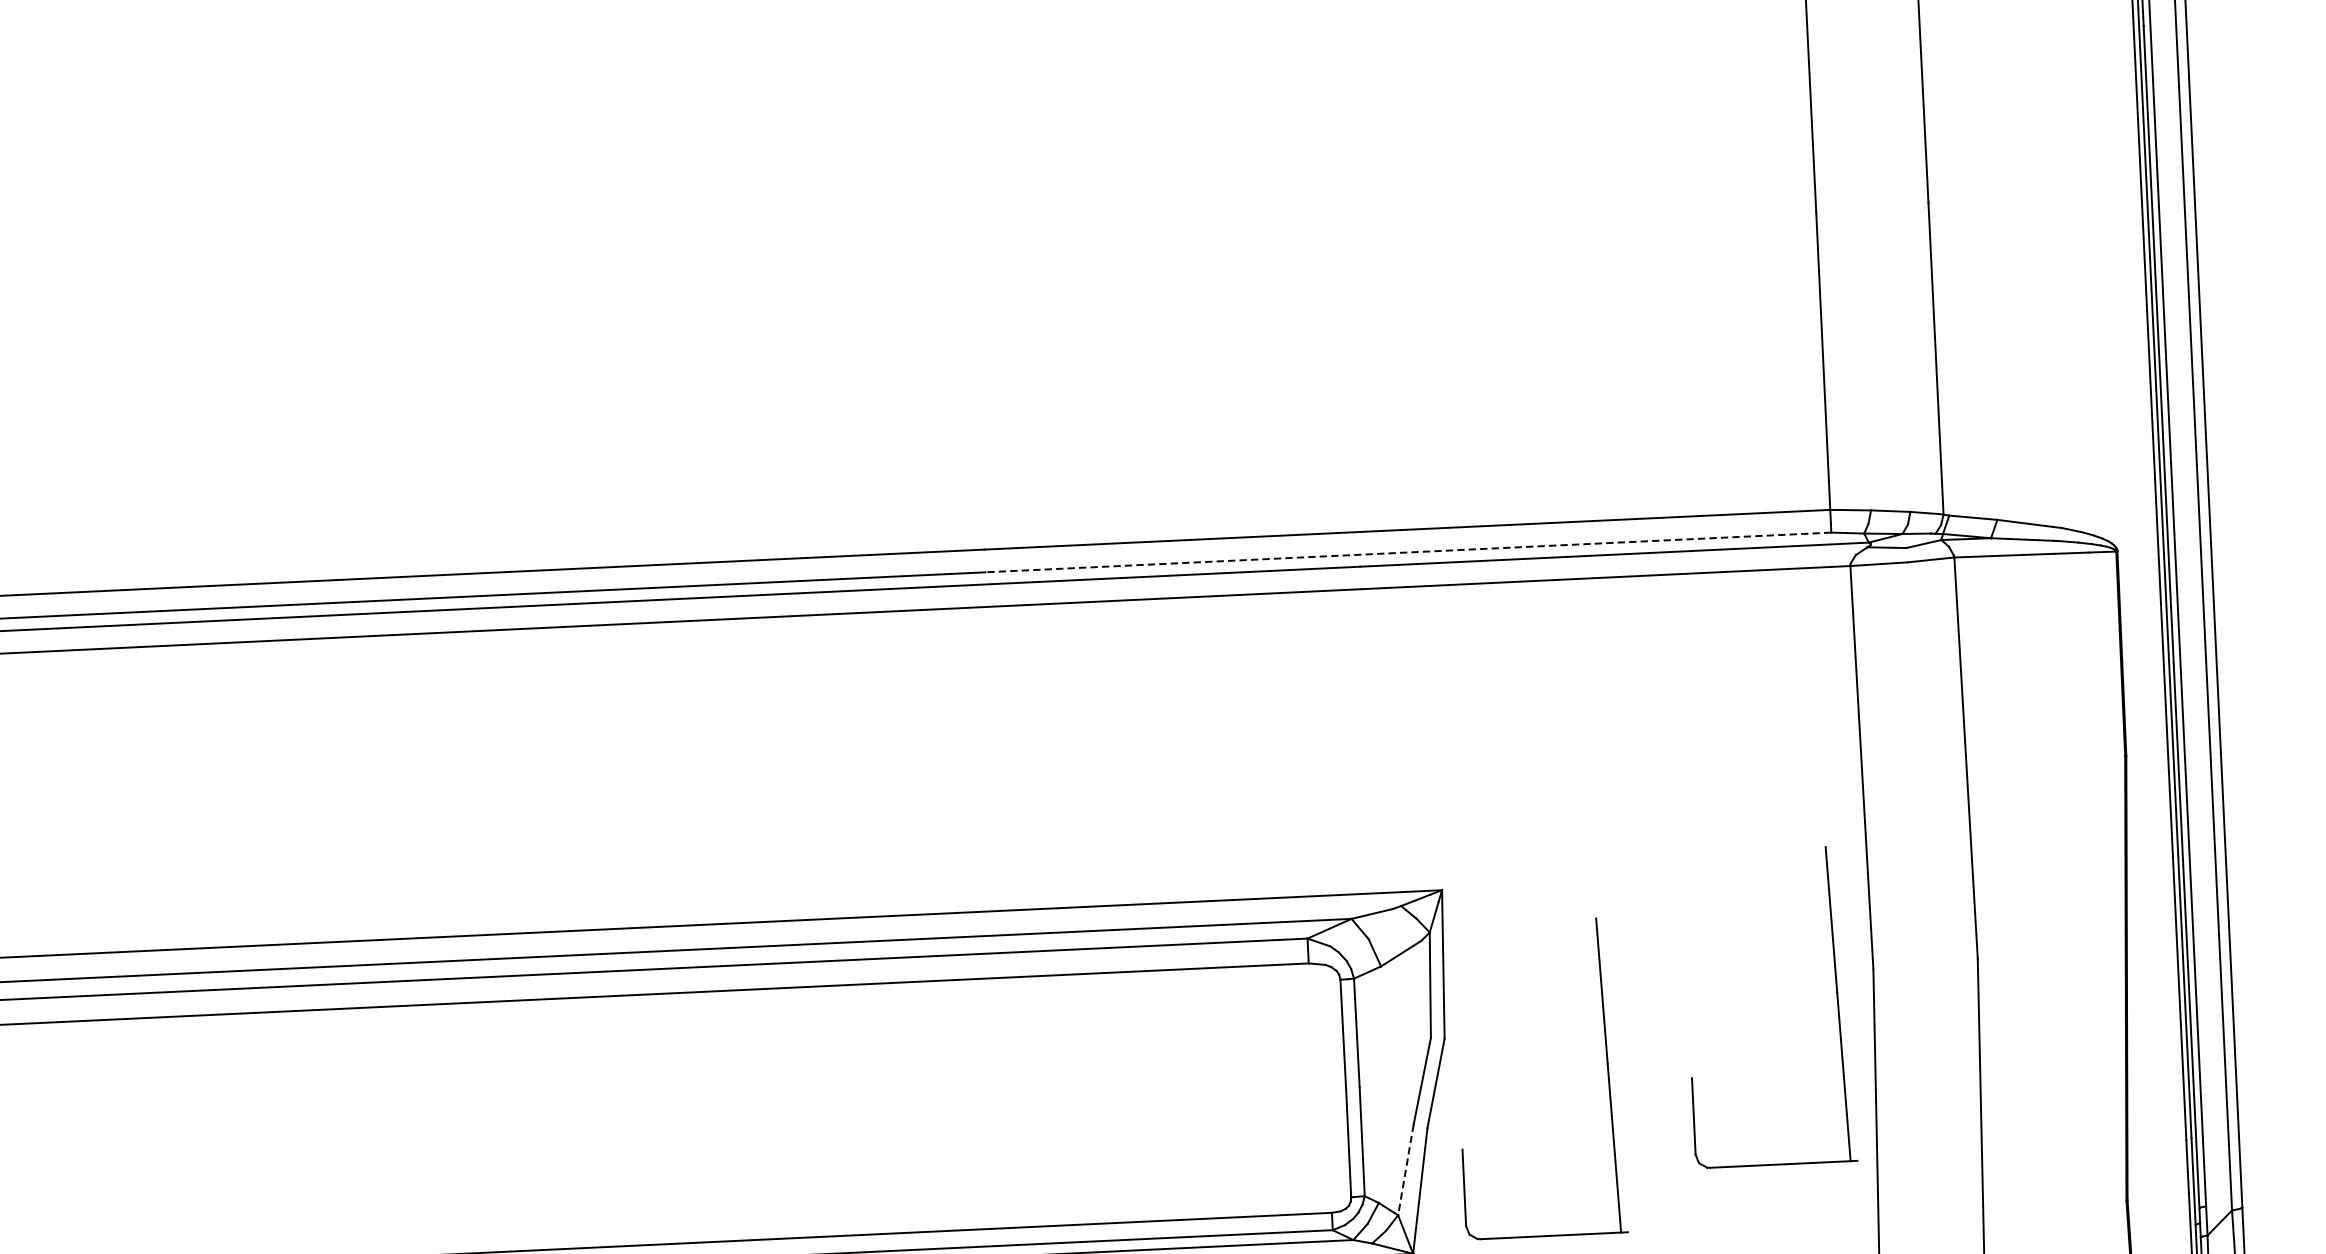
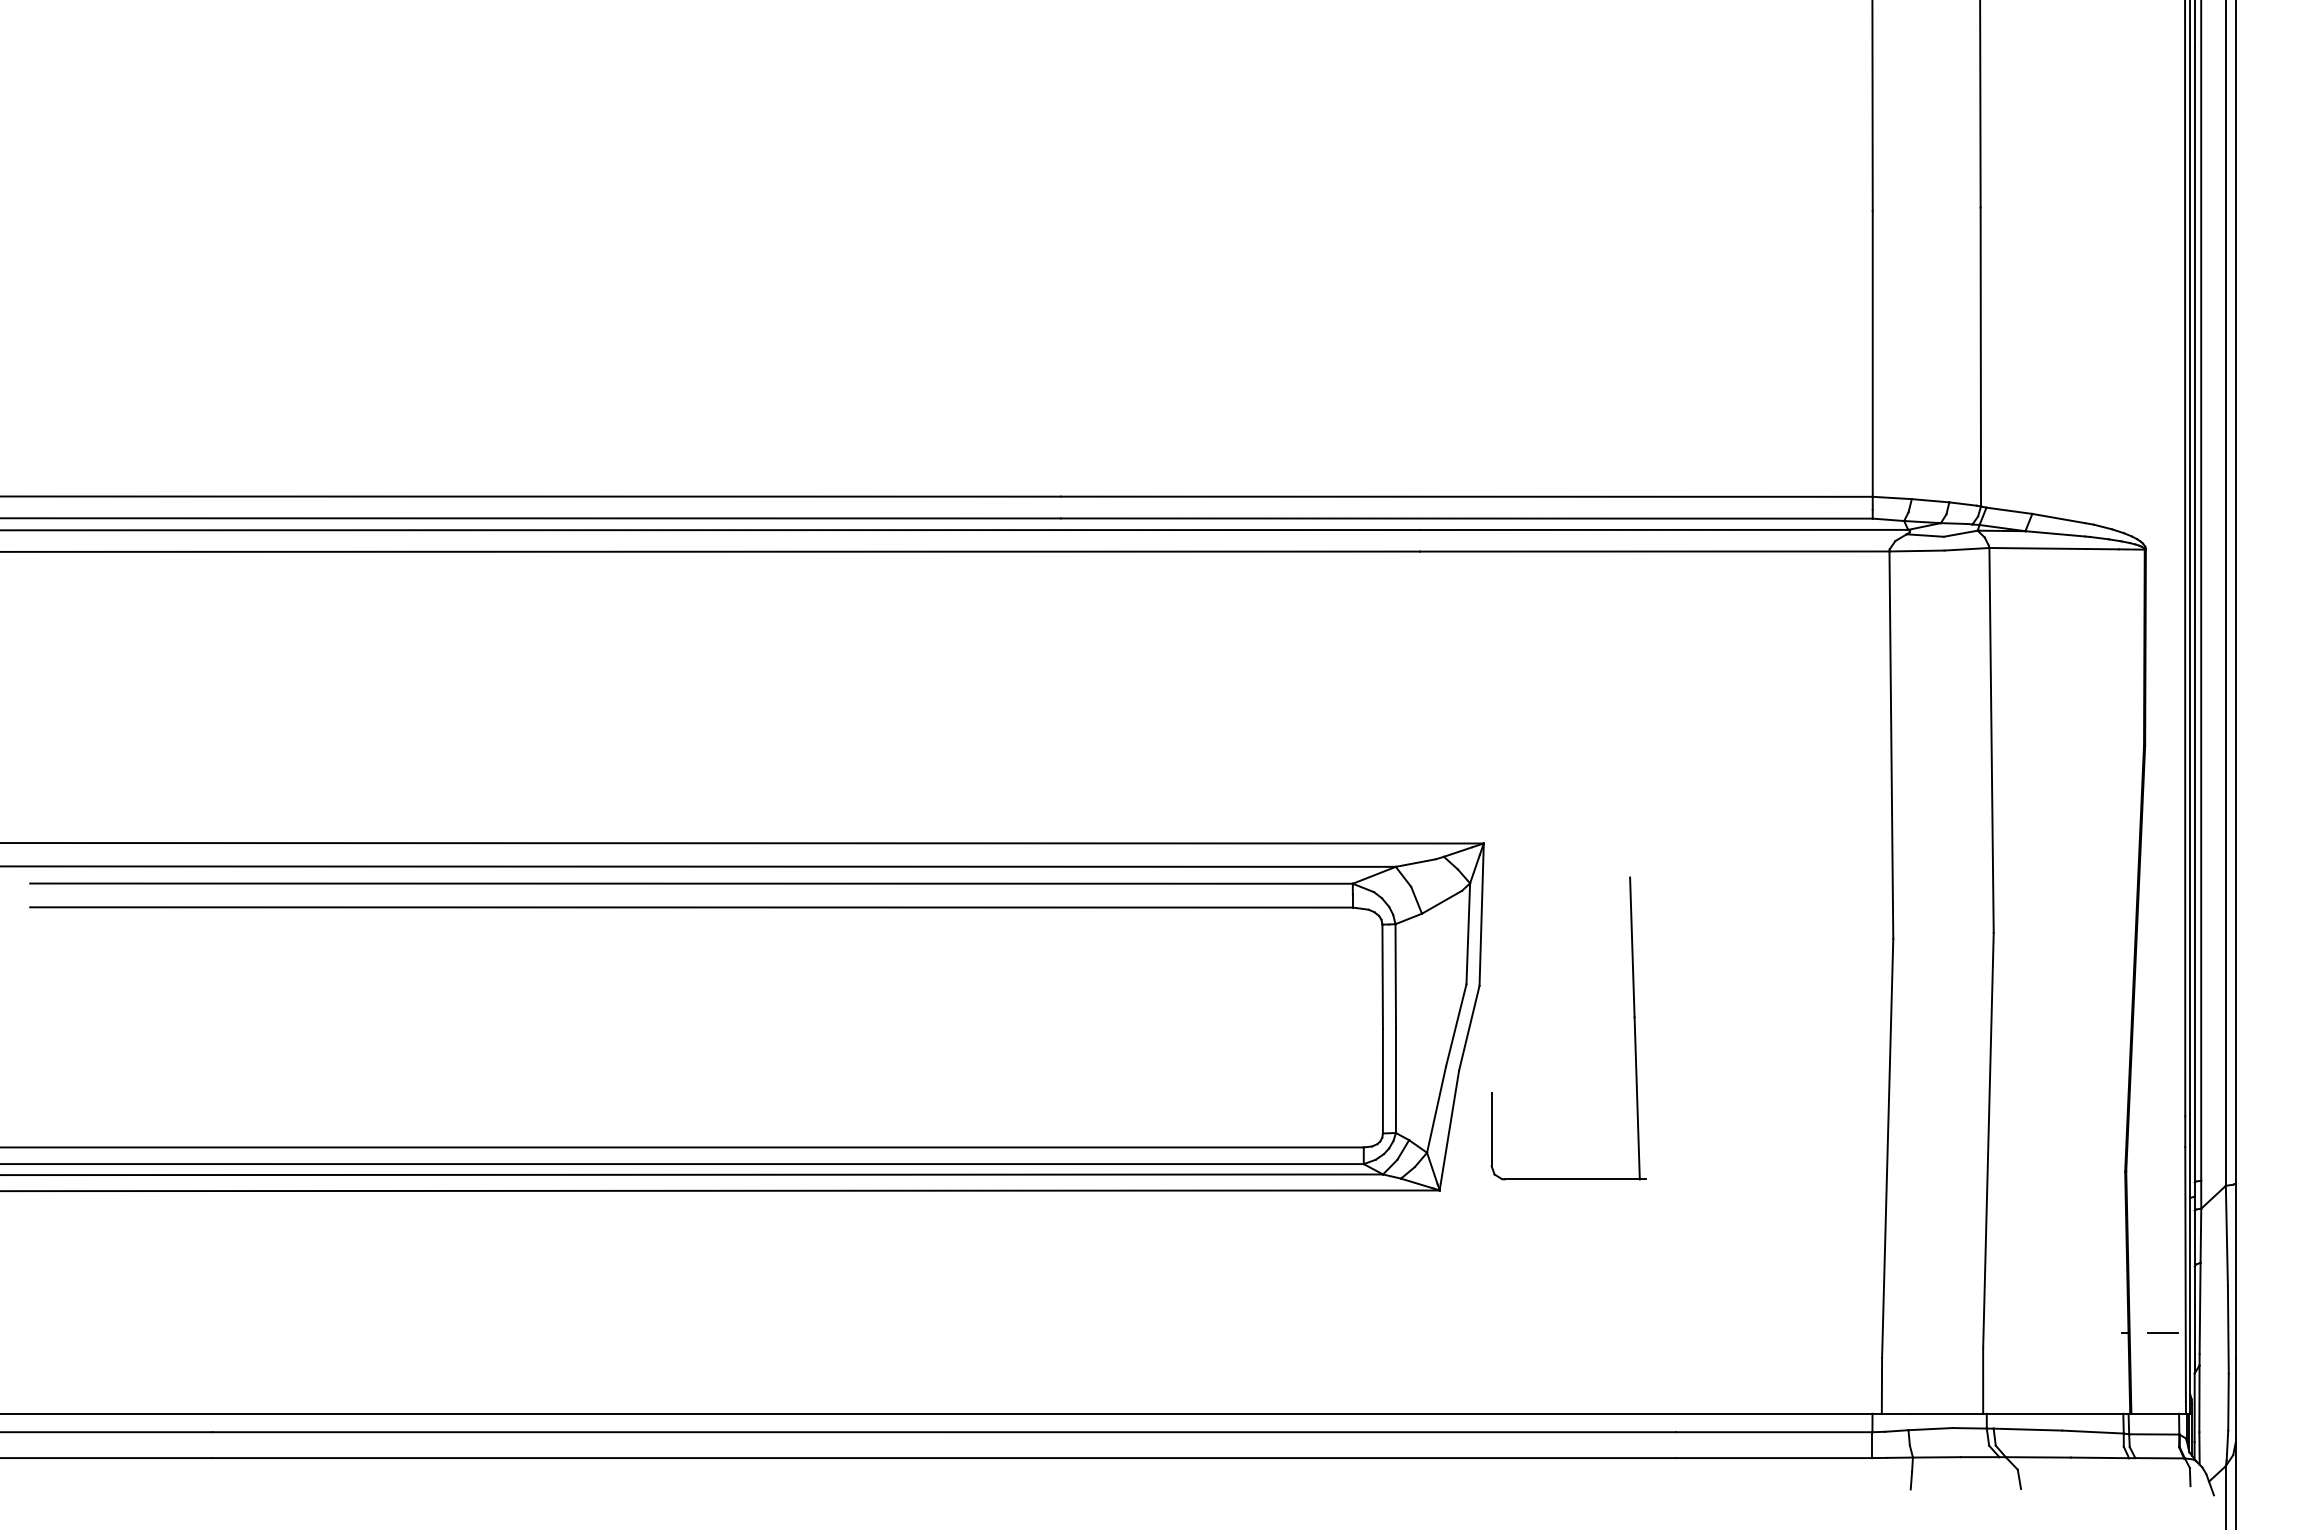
line: (1408, 552) -> (1466, 518), dashed -> solid
part: (1836, 1000) -> (1856, 966), removed
line: (1405, 1170) -> (1436, 1110), dashed -> solid

